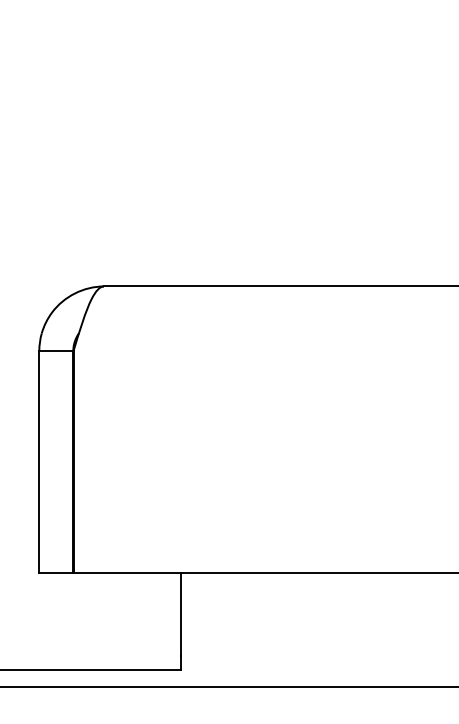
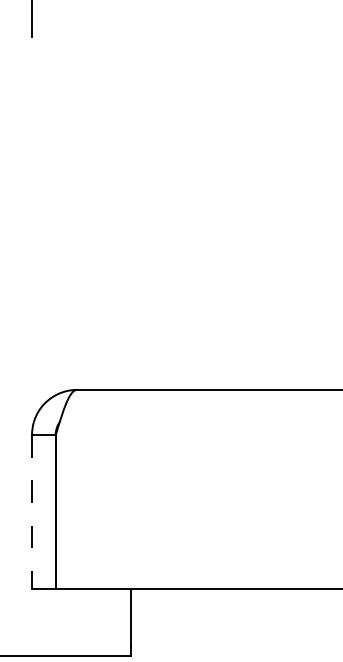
line: (39, 461) -> (32, 511), solid -> dashed

